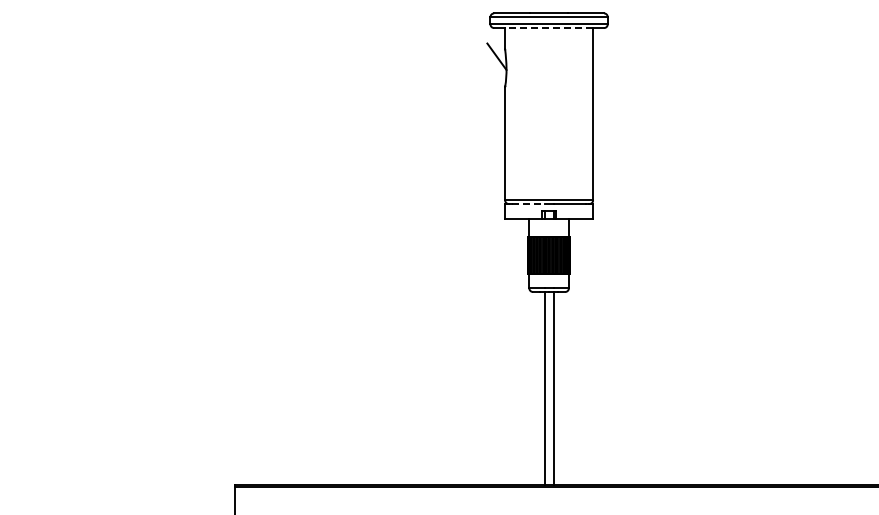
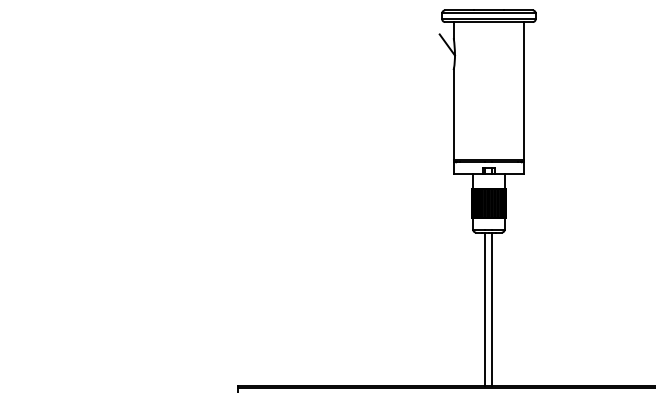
line: (549, 28) -> (489, 22), dashed -> solid
line: (529, 204) -> (473, 162), dashed -> solid

